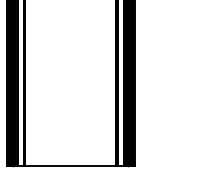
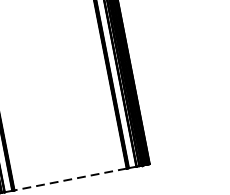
line: (70, 165) -> (70, 179), solid -> dashed

